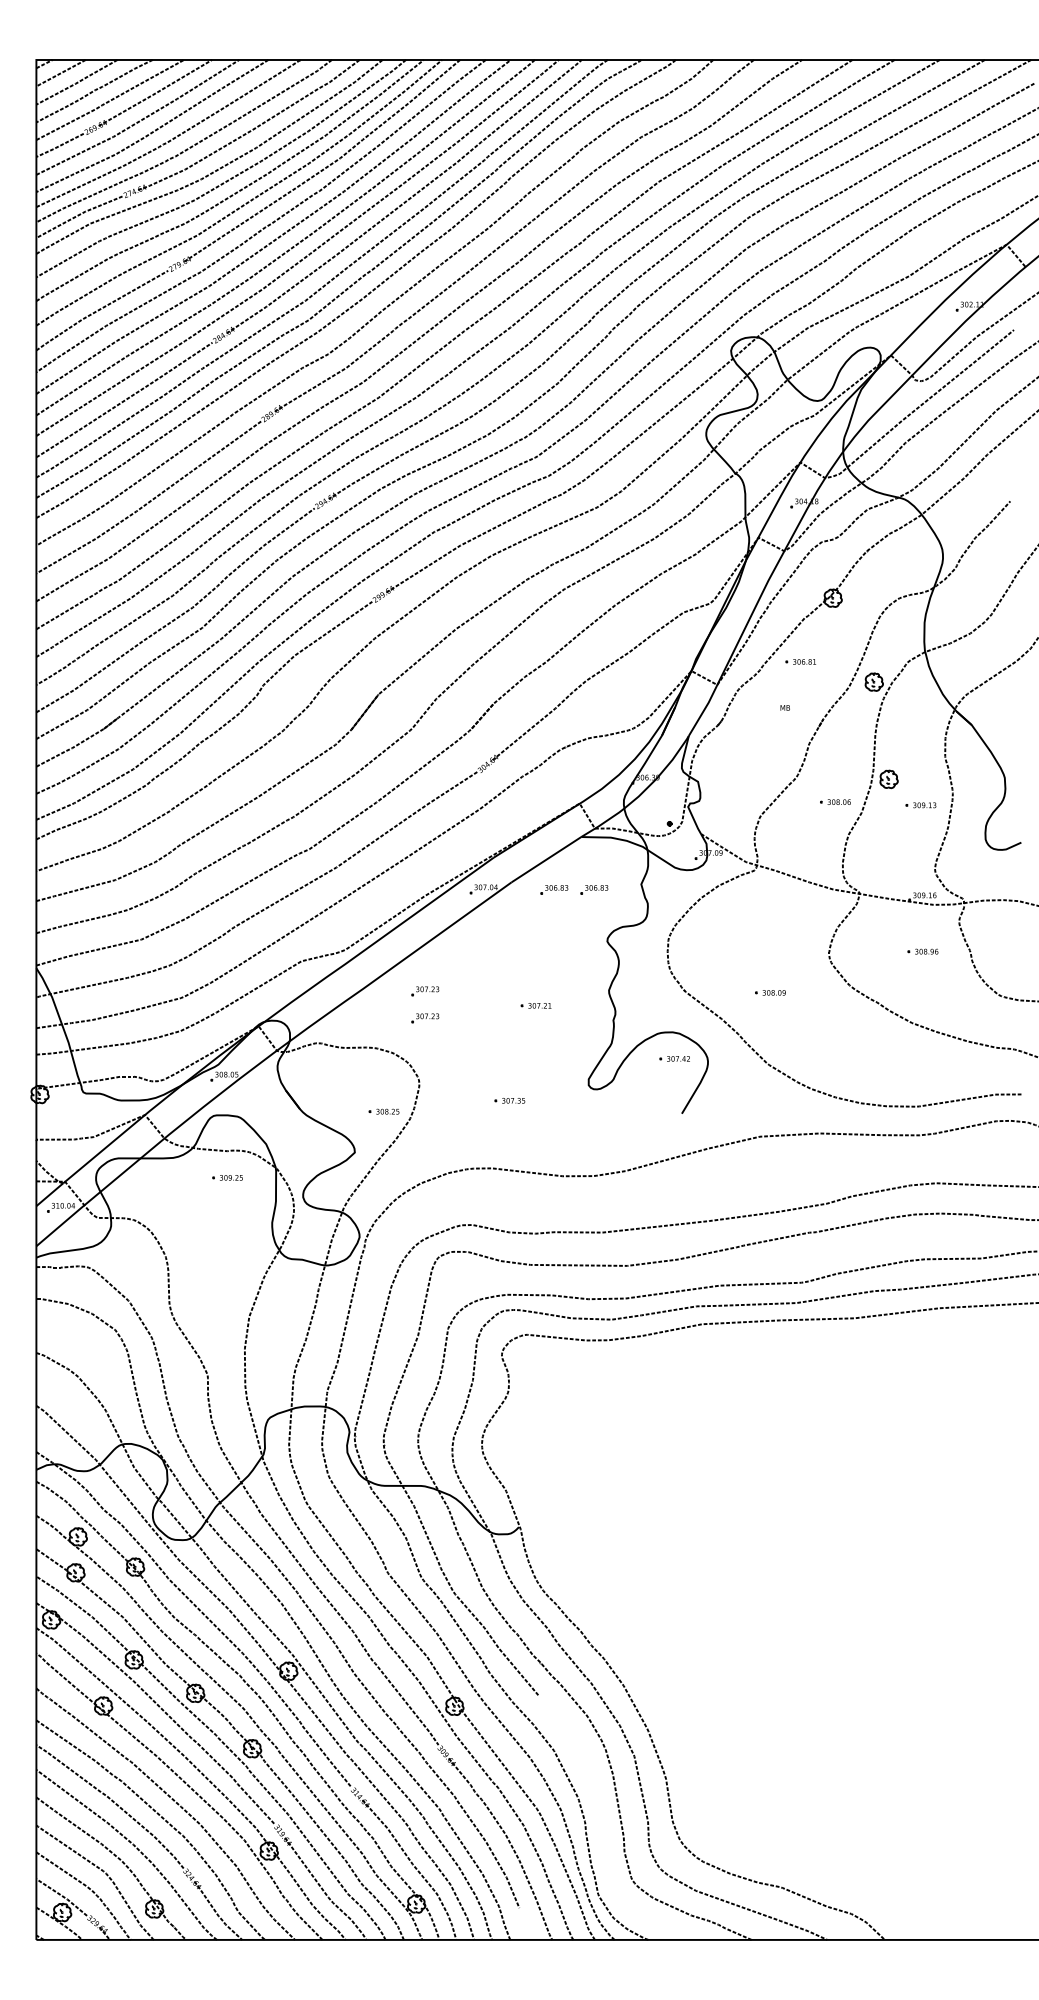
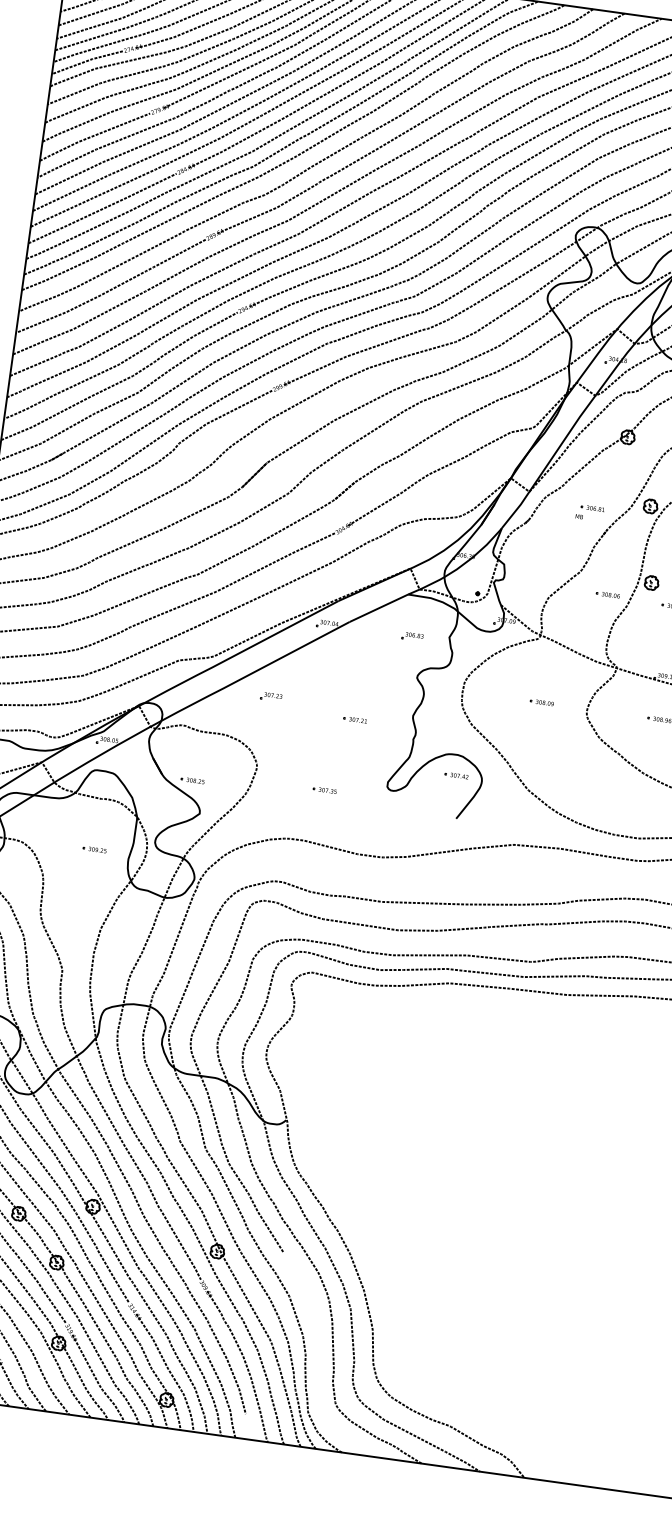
part: (800, 661) -> (592, 508), moved
part: (554, 889) -> (381, 632), removed
part: (770, 992) -> (542, 702), moved
part: (425, 1018) -> (268, 717), removed
part: (383, 1111) -> (192, 780), moved
part: (227, 1177) -> (94, 849), moved

